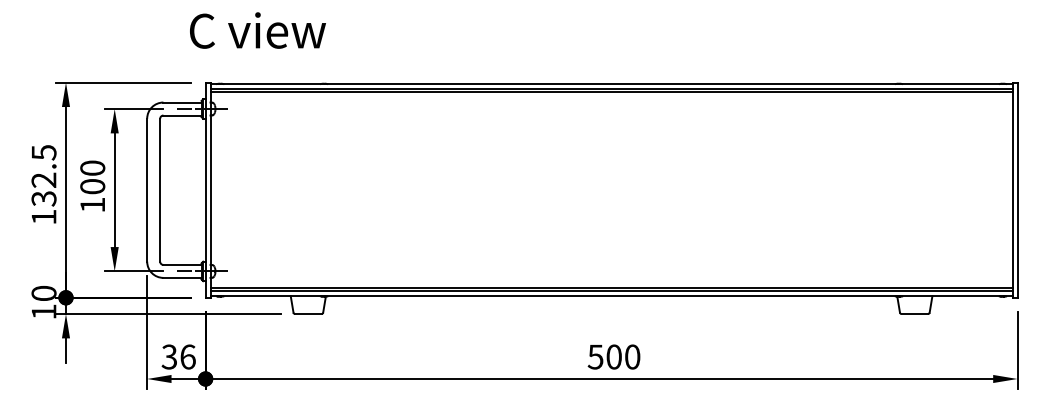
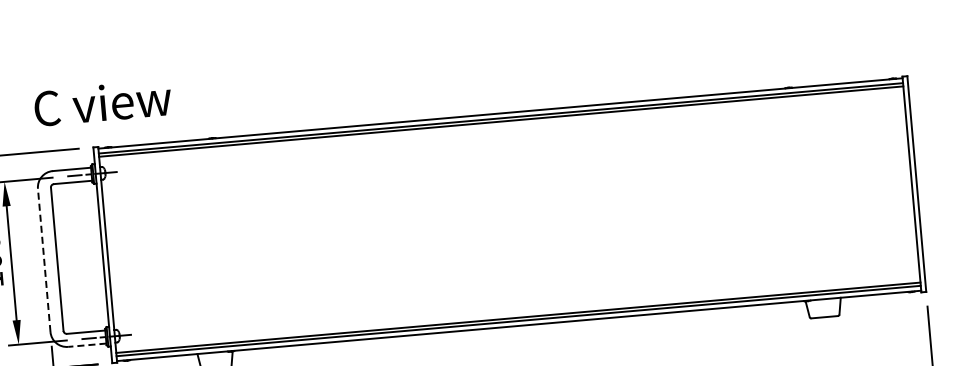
text: (257, 30) -> (102, 103), moved
line: (147, 189) -> (44, 259), solid -> dashed
line: (182, 277) -> (87, 344), solid -> dashed

